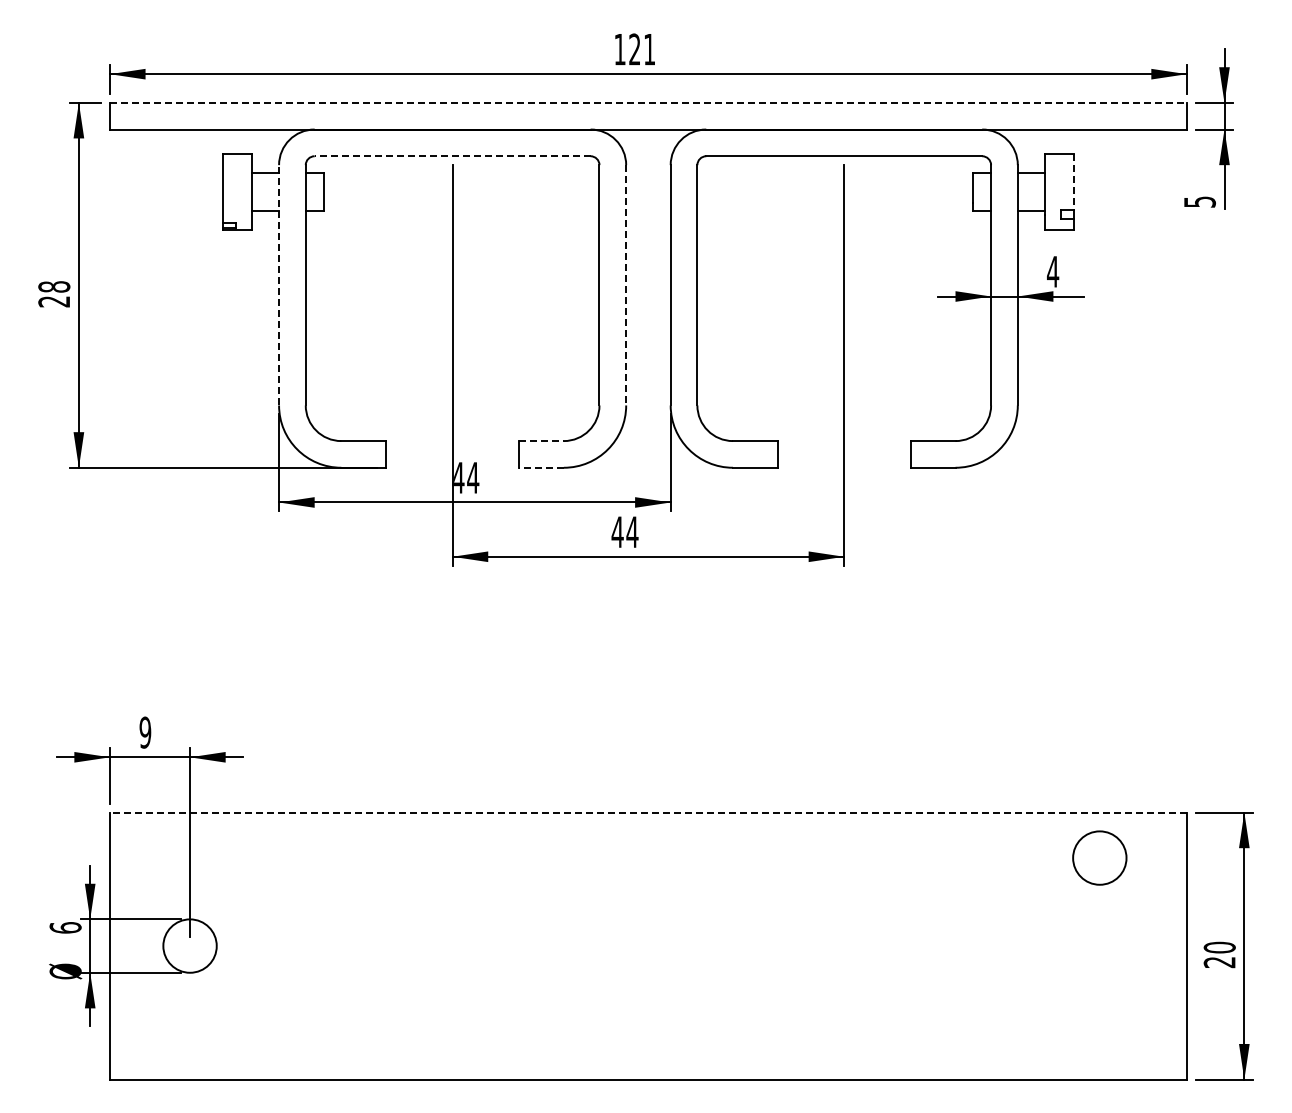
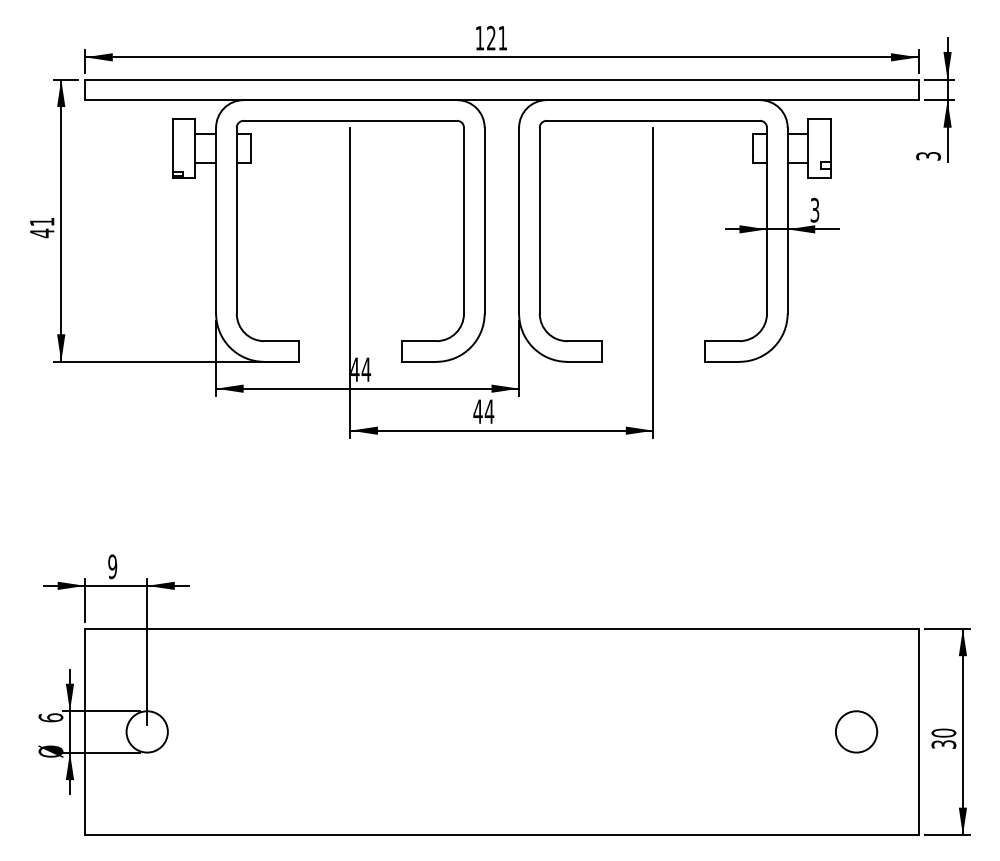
line: (648, 102) -> (501, 79), dashed -> solid
line: (452, 156) -> (350, 121), dashed -> solid
line: (1073, 182) -> (830, 141), dashed -> solid
text: (1199, 201) -> (928, 155), 5 -> 3
text: (1053, 271) -> (815, 209), 4 -> 3
line: (279, 284) -> (216, 220), dashed -> solid
line: (626, 285) -> (484, 220), dashed -> solid
text: (54, 294) -> (42, 227), 28 -> 41
line: (542, 441) -> (419, 341), dashed -> solid
line: (541, 467) -> (419, 361), dashed -> solid
line: (647, 812) -> (501, 628), dashed -> solid
circle: (1099, 857) -> (856, 731), moved
text: (1219, 962) -> (943, 744), 20 -> 30

